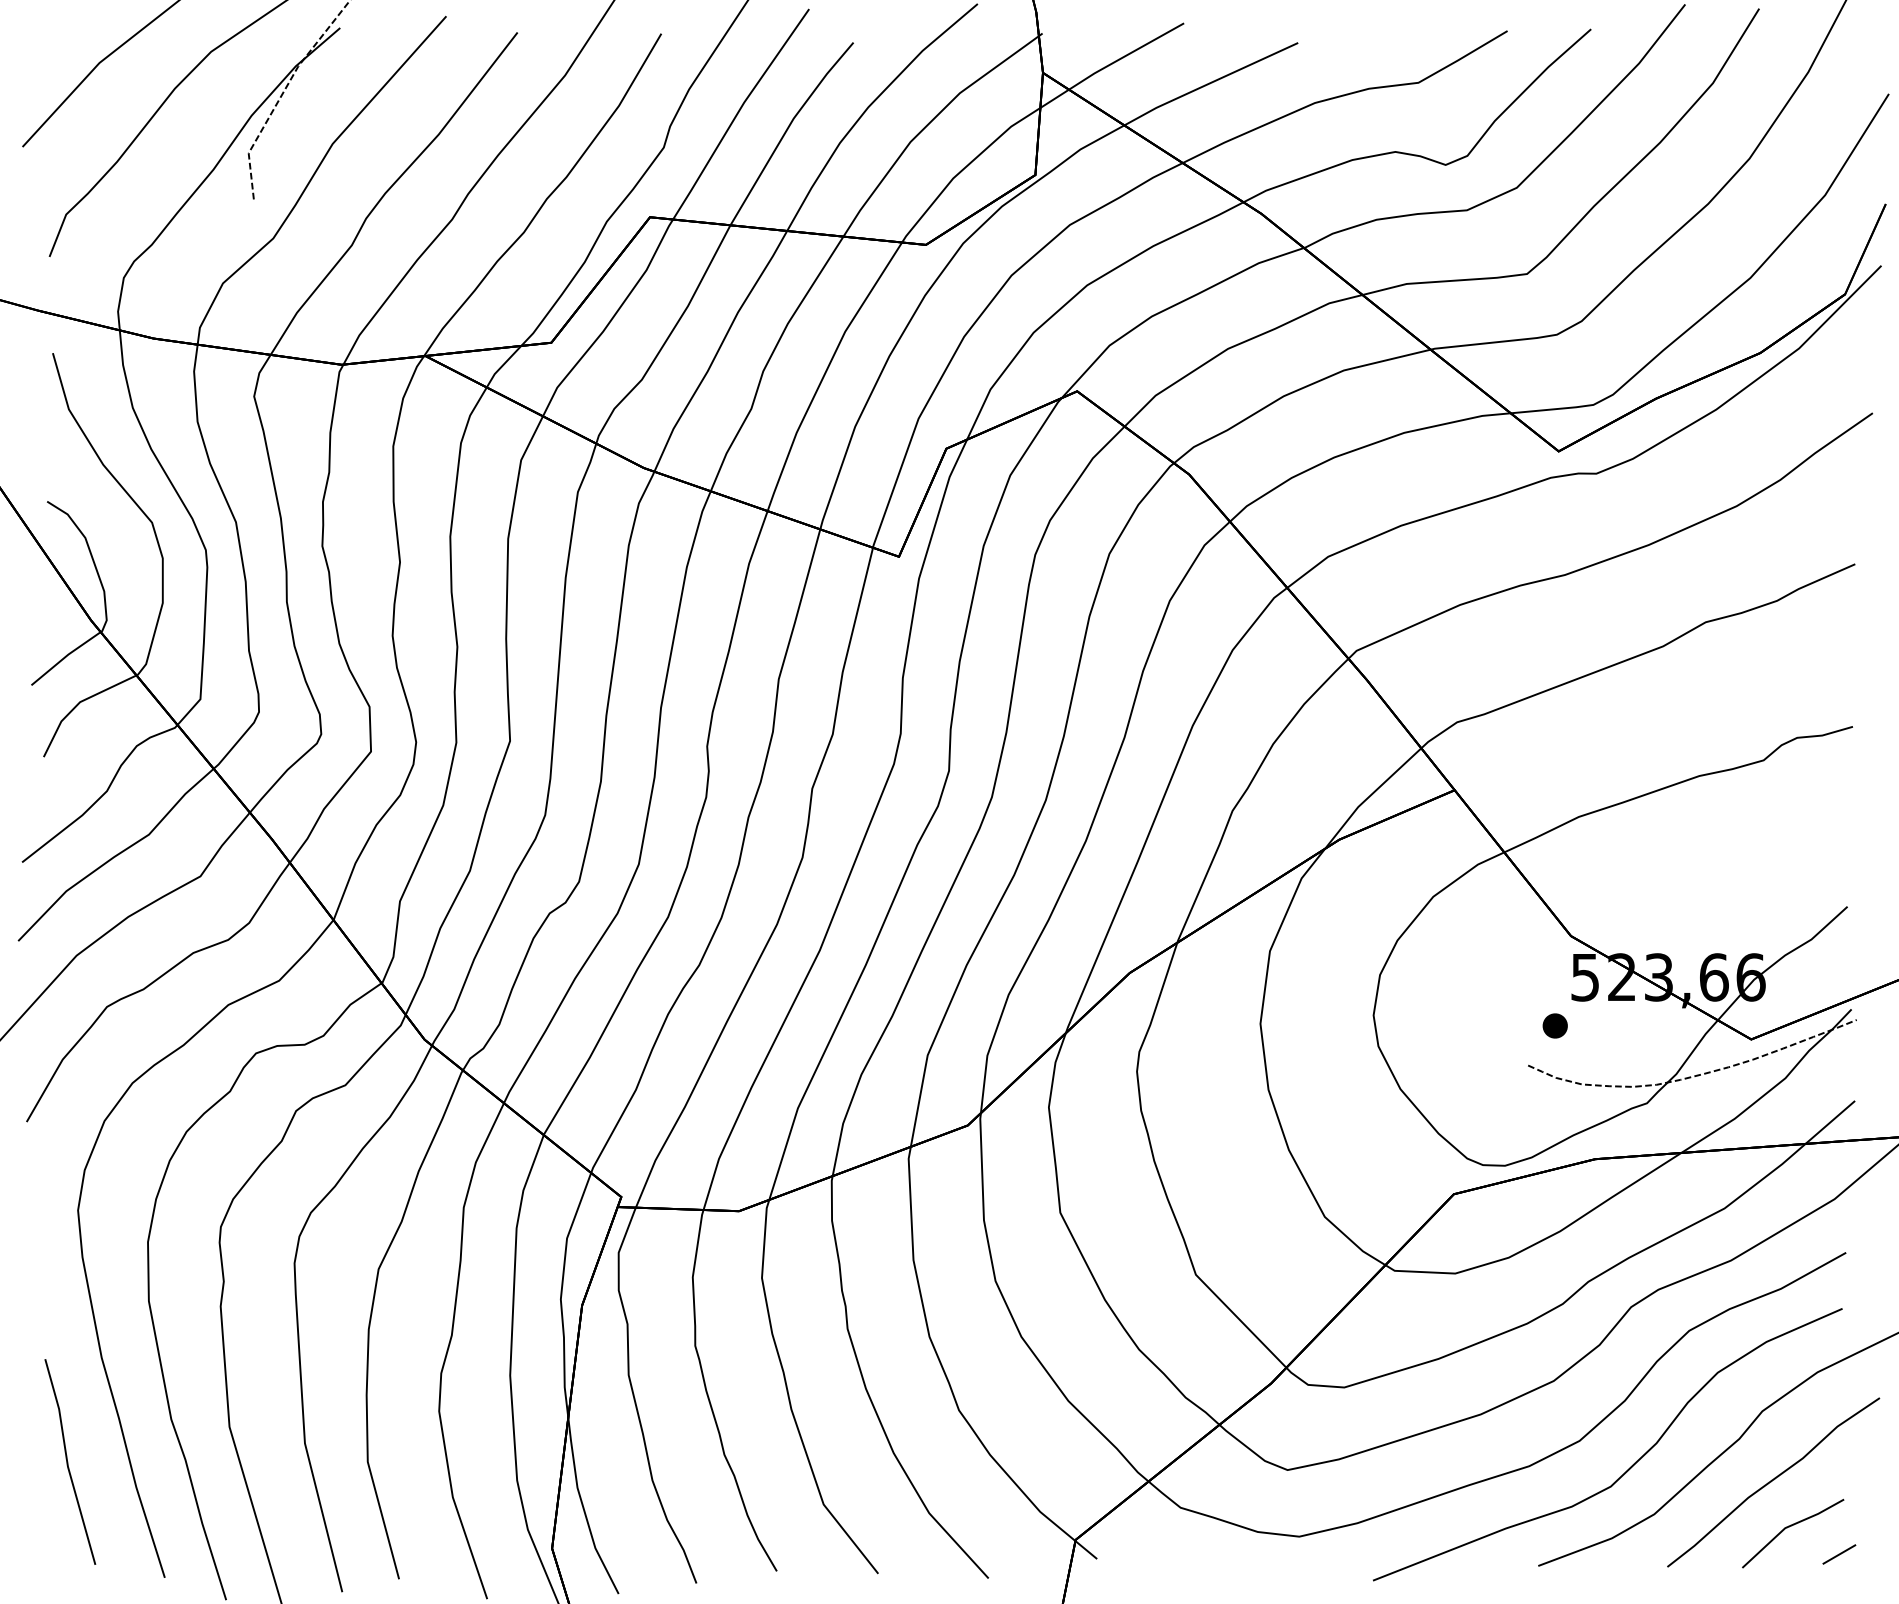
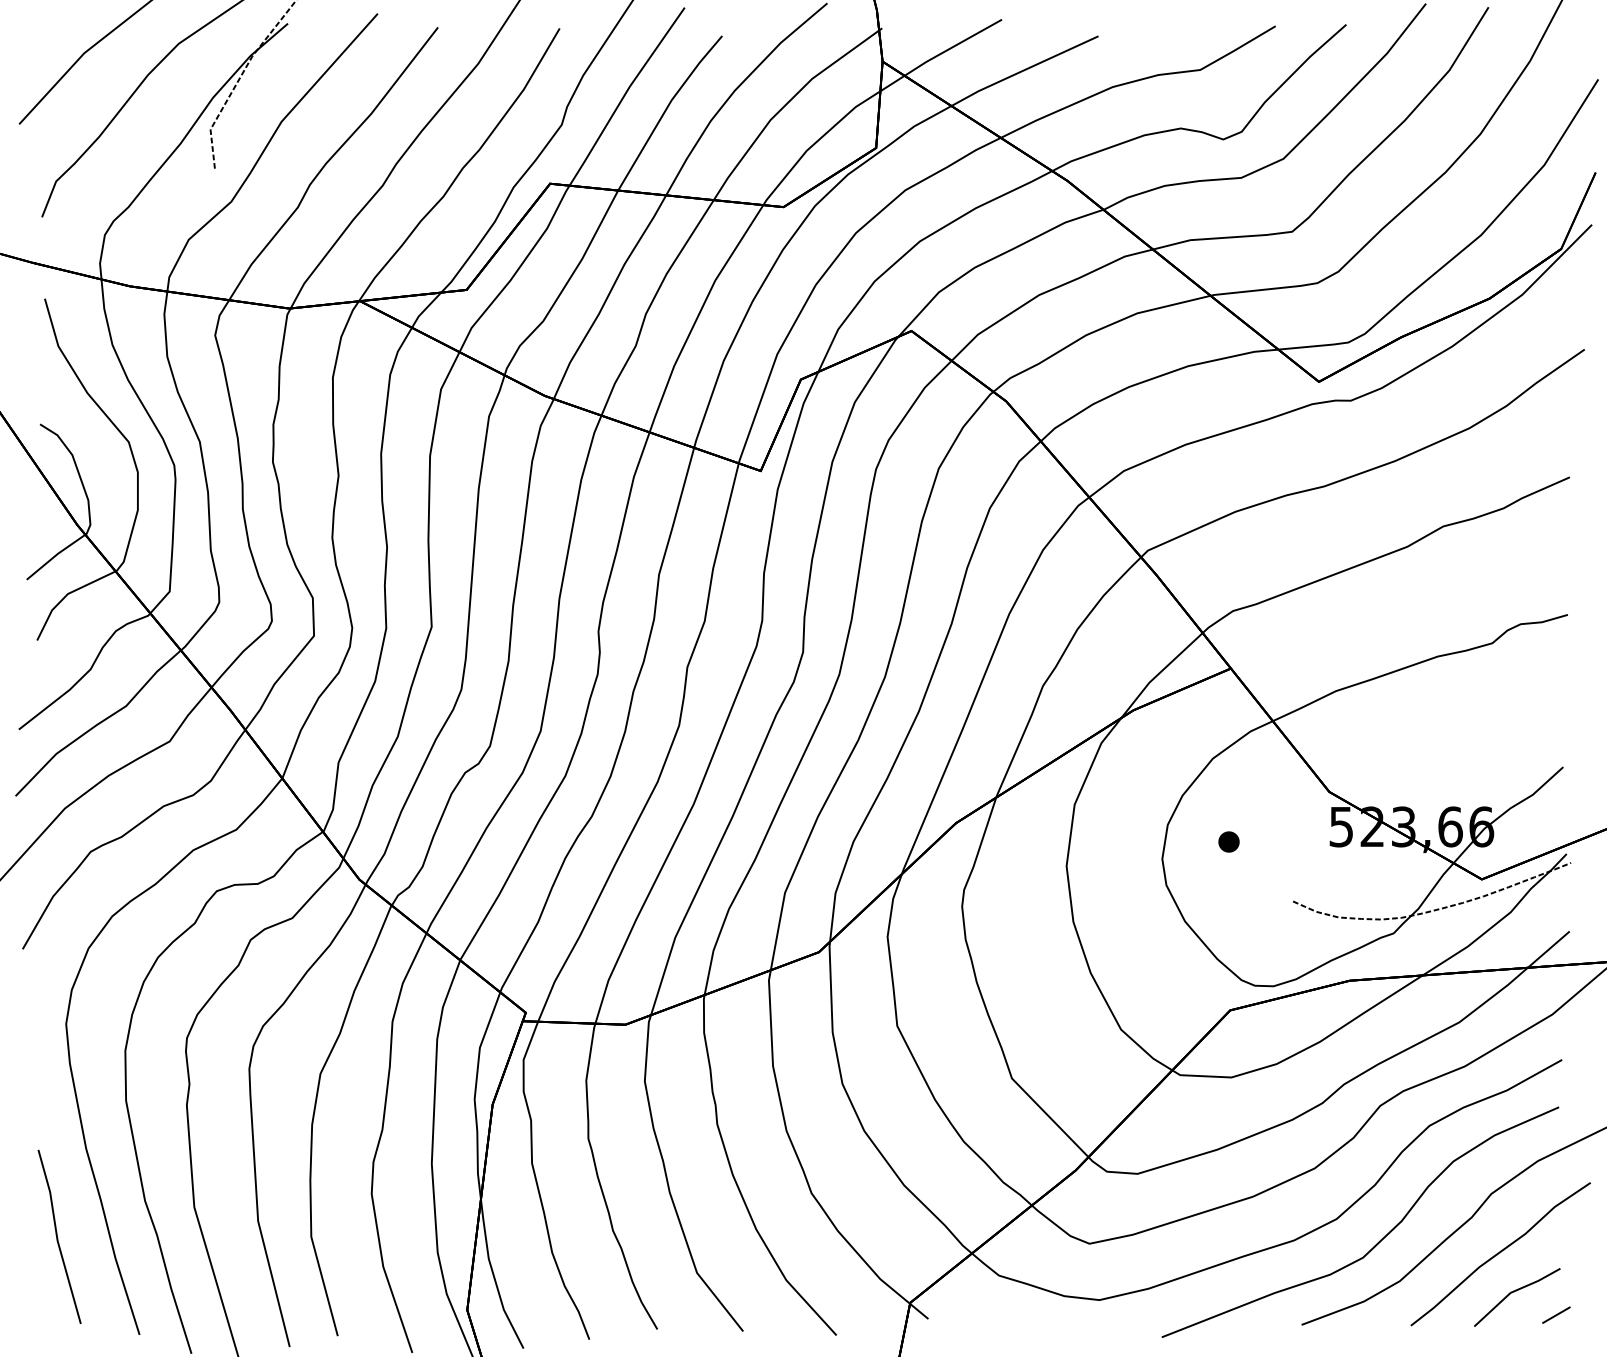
part: (1554, 1025) -> (1228, 841), moved

